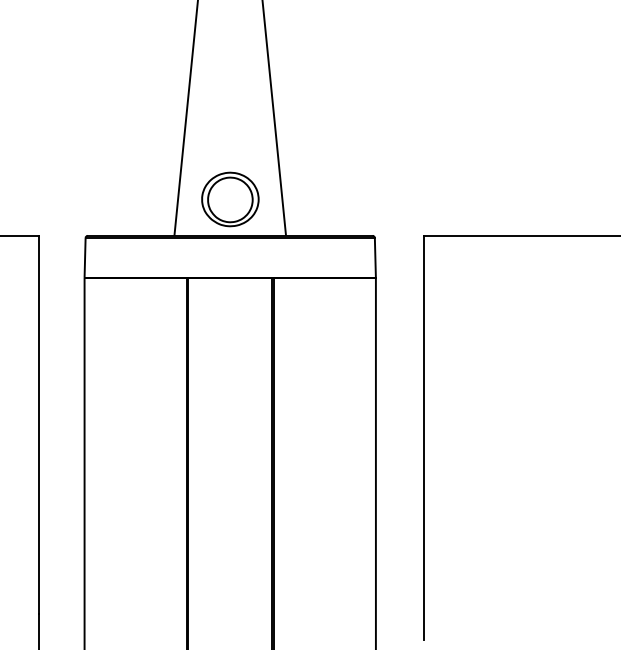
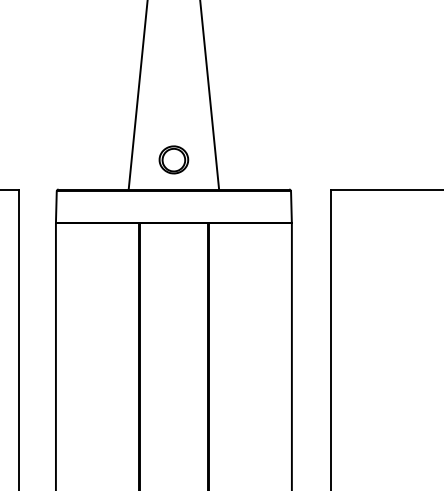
part: (229, 198) -> (173, 159), size x0.62

